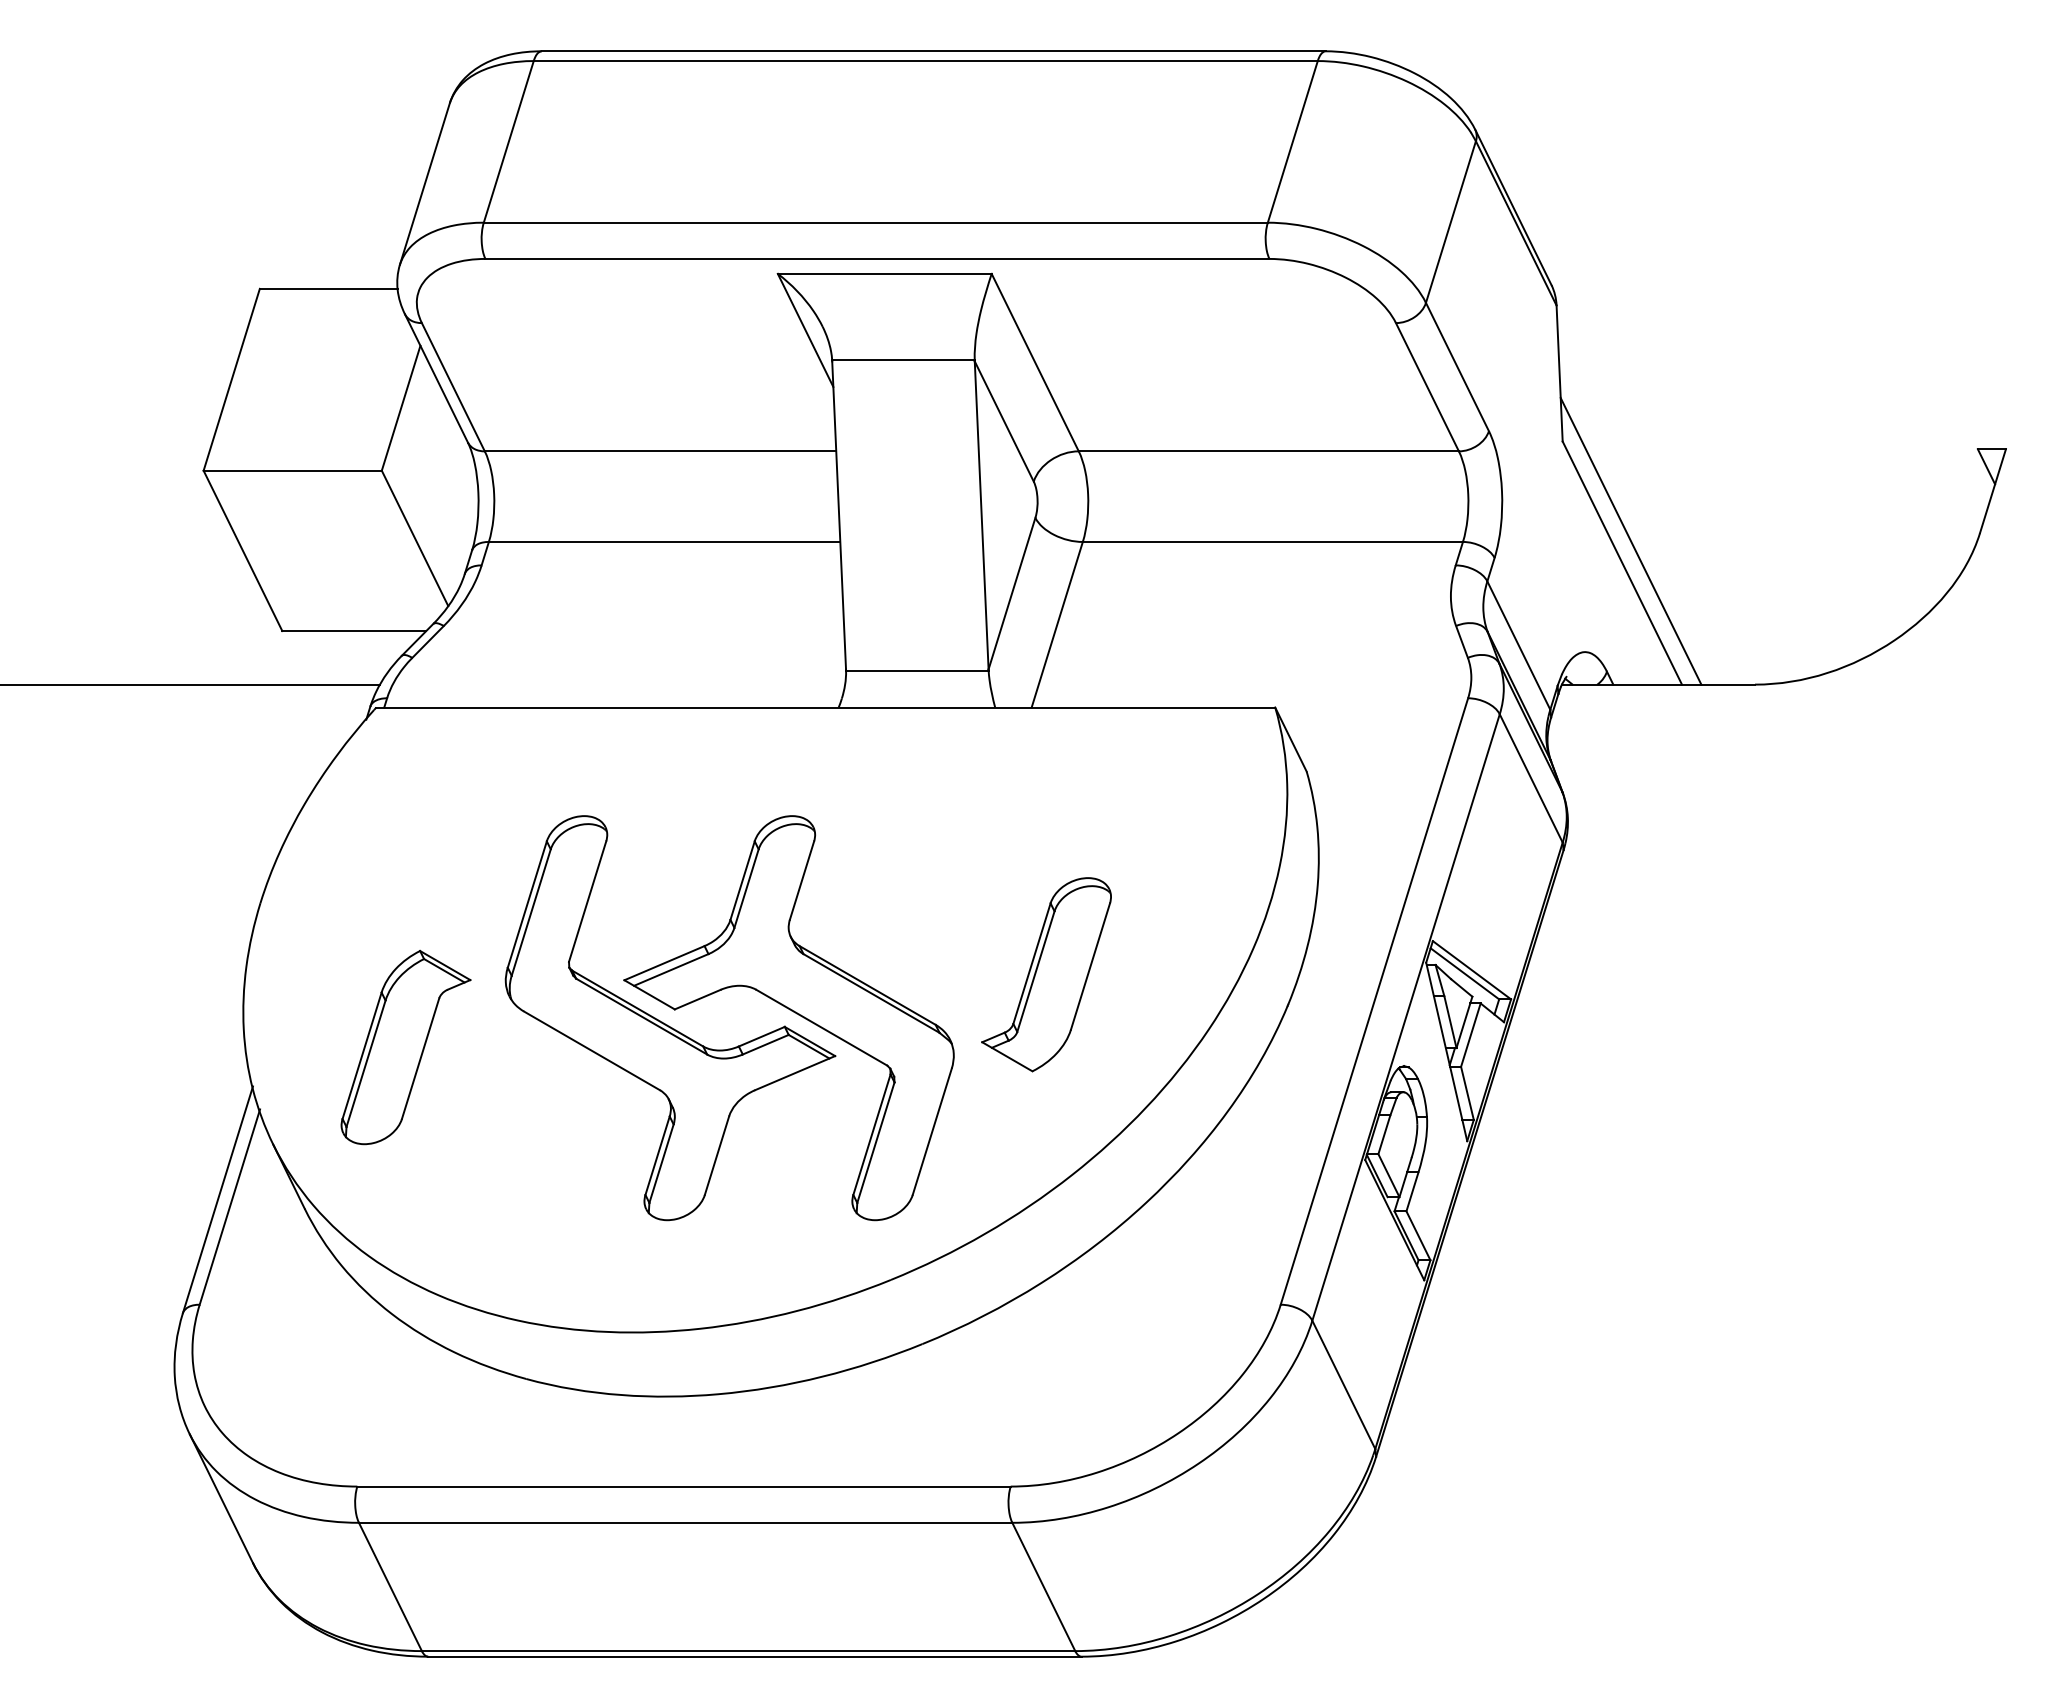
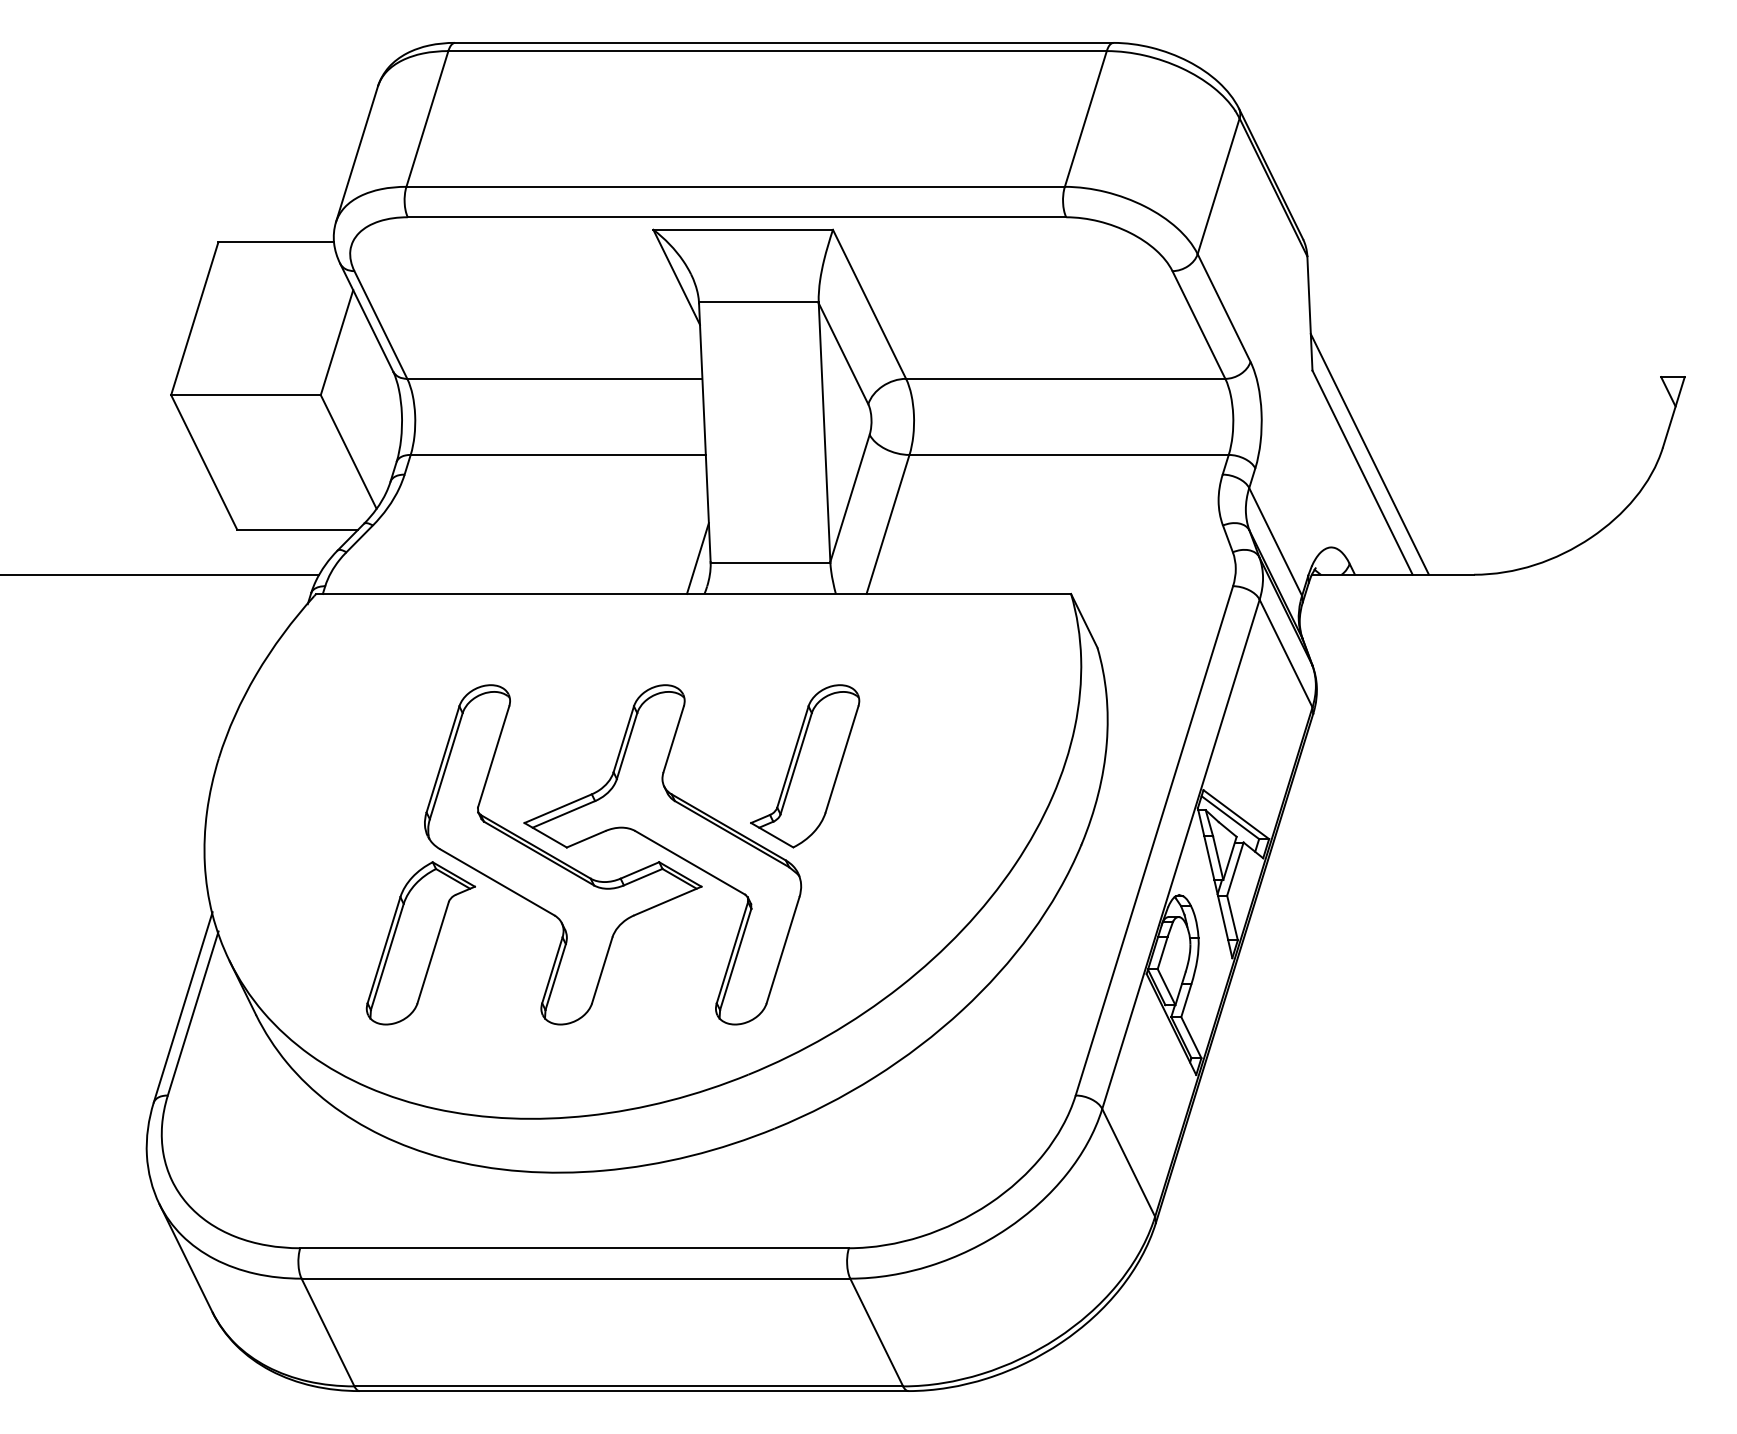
line: (830, 665) -> (697, 558), added
part: (1046, 974) -> (805, 766), moved
part: (405, 1047) -> (420, 943), moved

